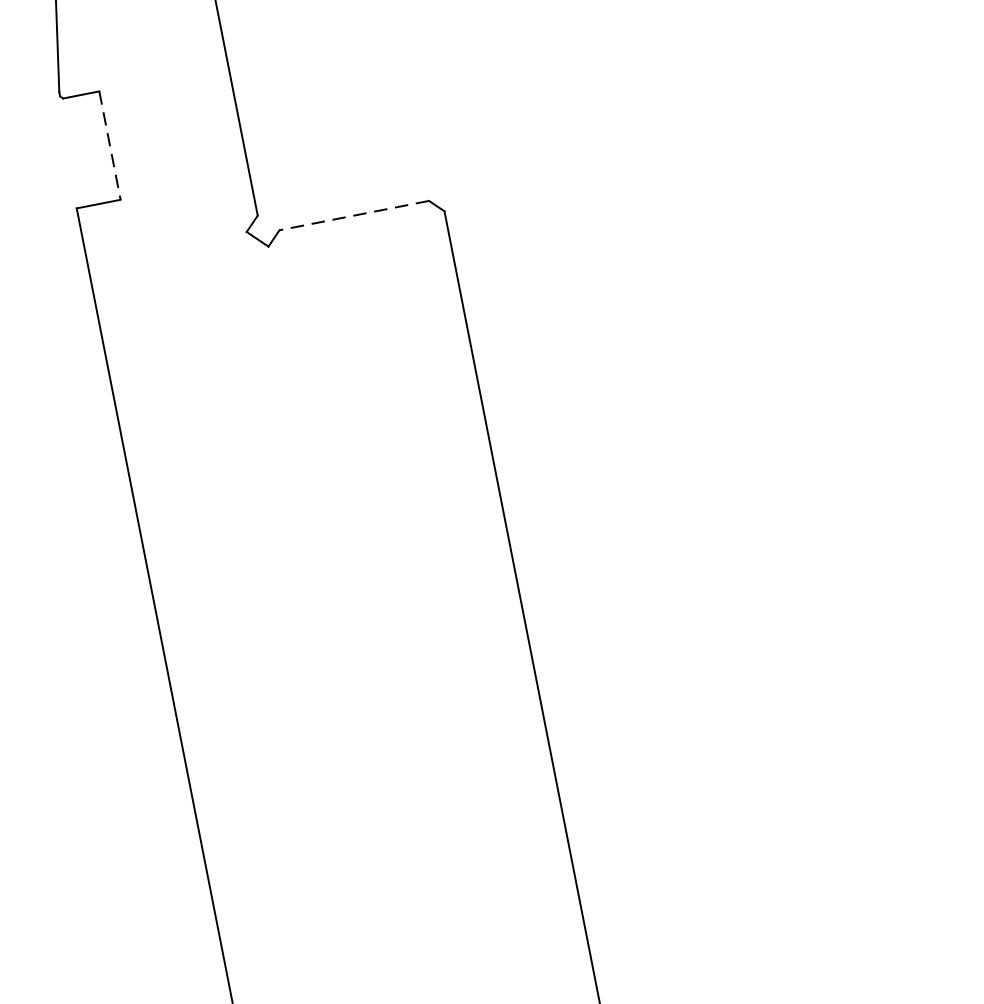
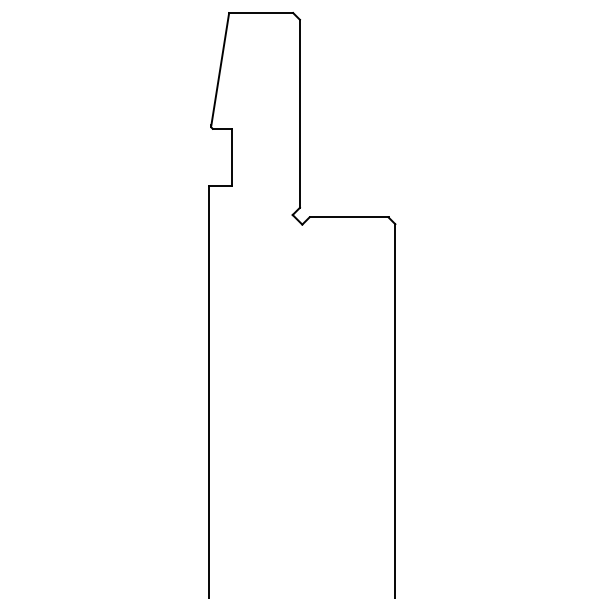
line: (109, 145) -> (231, 157), dashed -> solid
line: (353, 215) -> (348, 217), dashed -> solid

